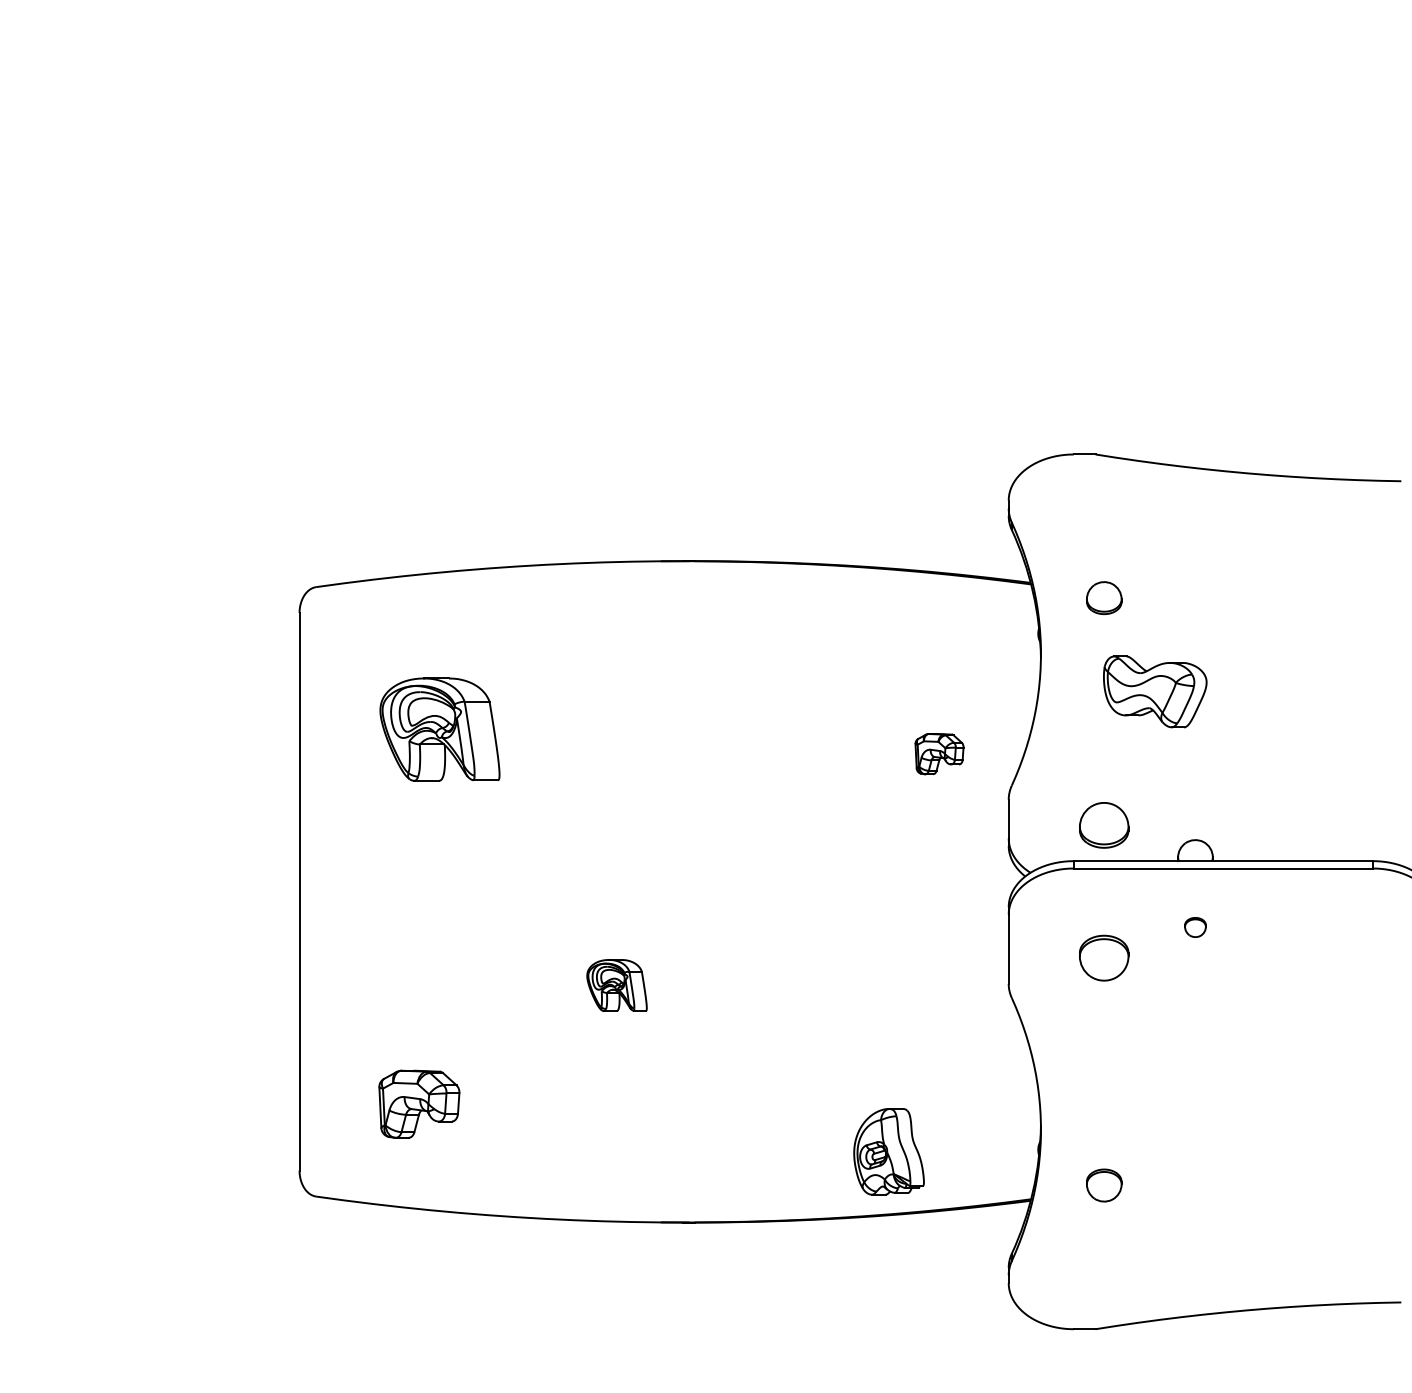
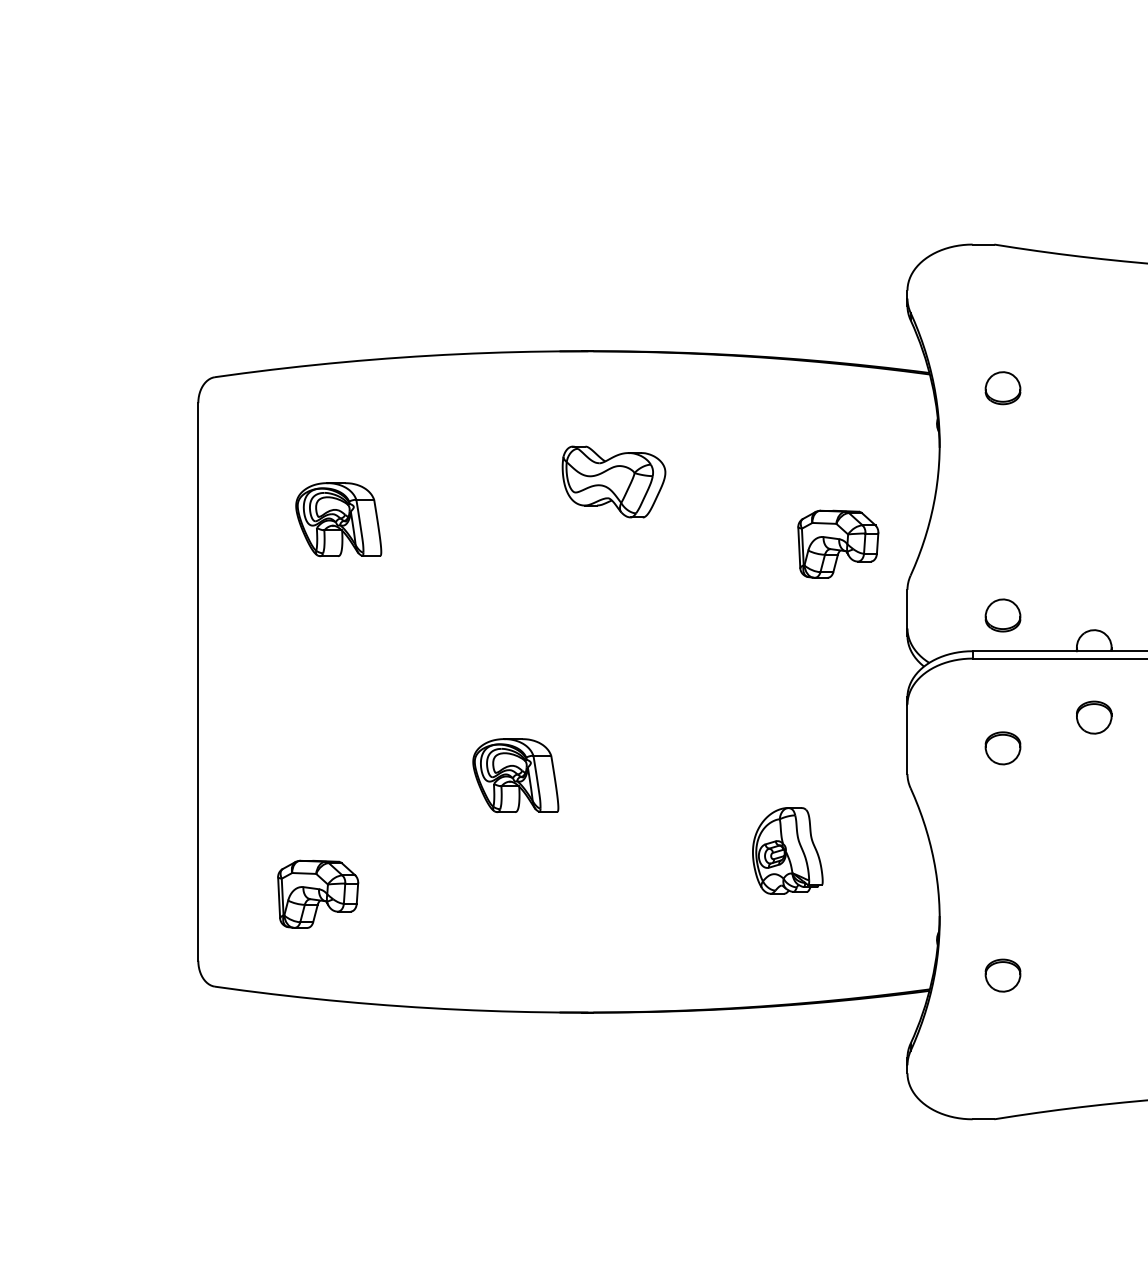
part: (1155, 691) -> (614, 481), moved
part: (439, 729) -> (338, 519), size x0.71
part: (939, 753) -> (838, 543), size x1.67
part: (1104, 825) -> (1003, 615), size x0.71
part: (1195, 927) -> (1094, 717), size x1.67
part: (1104, 958) -> (1003, 748), size x0.71
part: (616, 985) -> (515, 775), size x1.43
part: (888, 1151) -> (787, 850), moved

